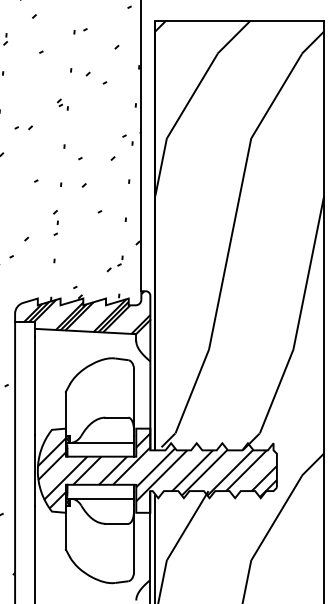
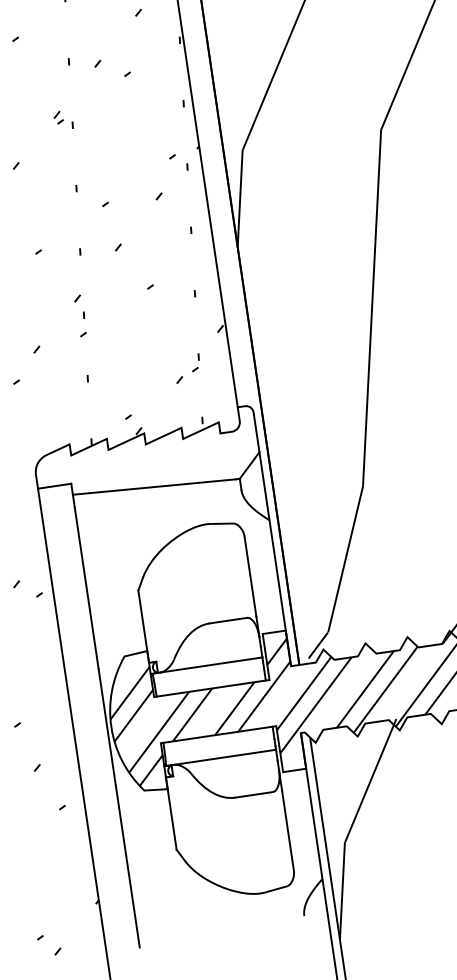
hatch: (86, 312) -> (152, 455), removed

